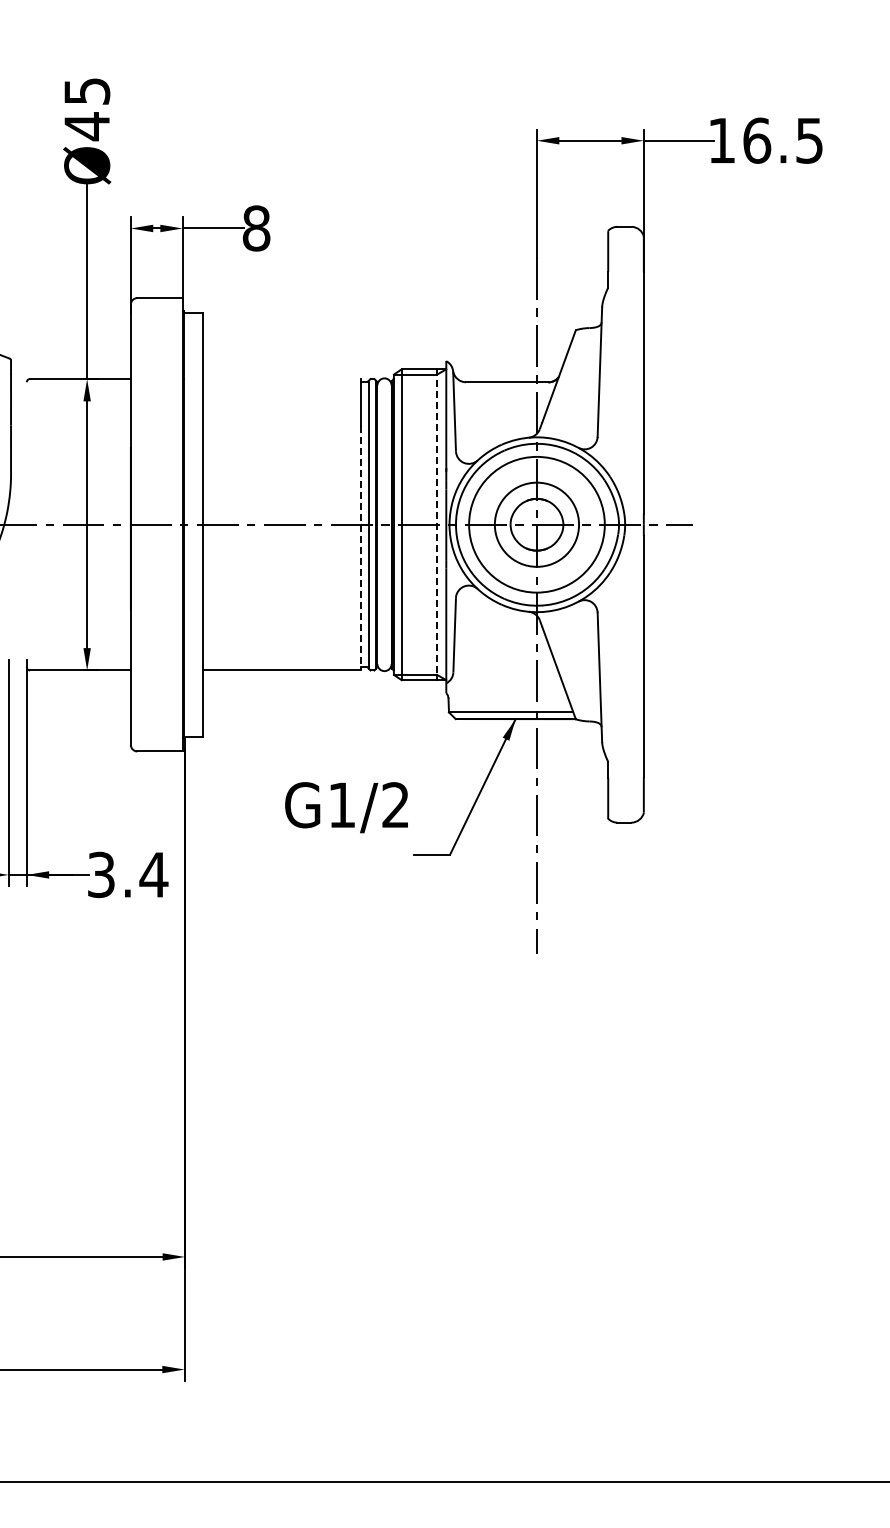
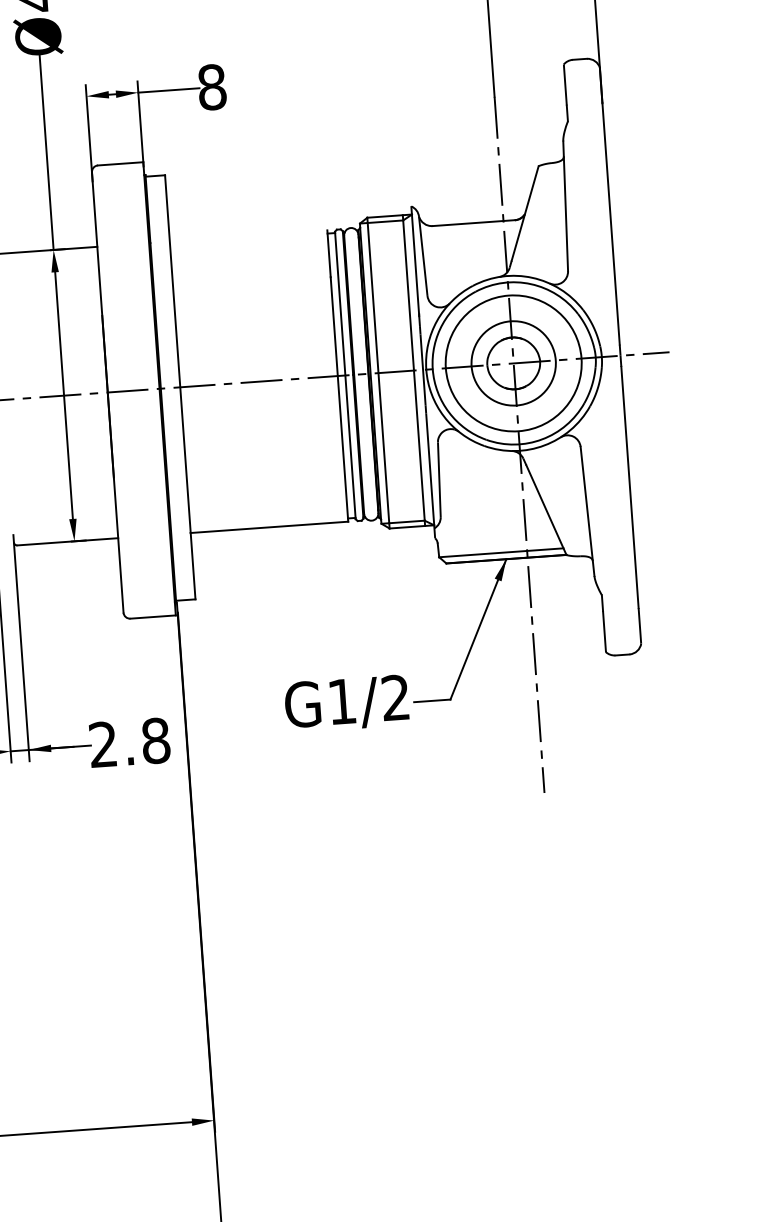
line: (437, 522) -> (414, 368), dashed -> solid
line: (360, 548) -> (339, 399), dashed -> solid
text: (346, 807) -> (346, 703), moved
text: (128, 874) -> (130, 742), 3.4 -> 2.8

